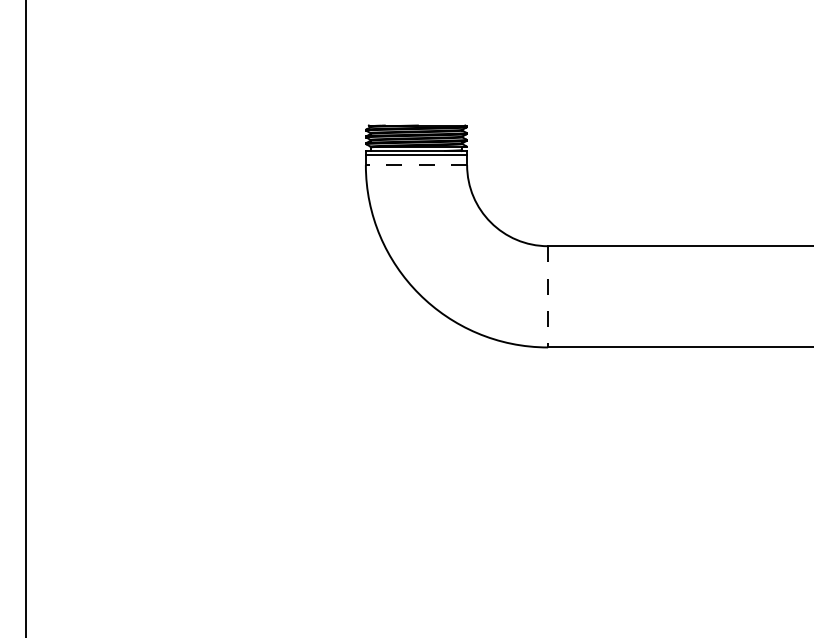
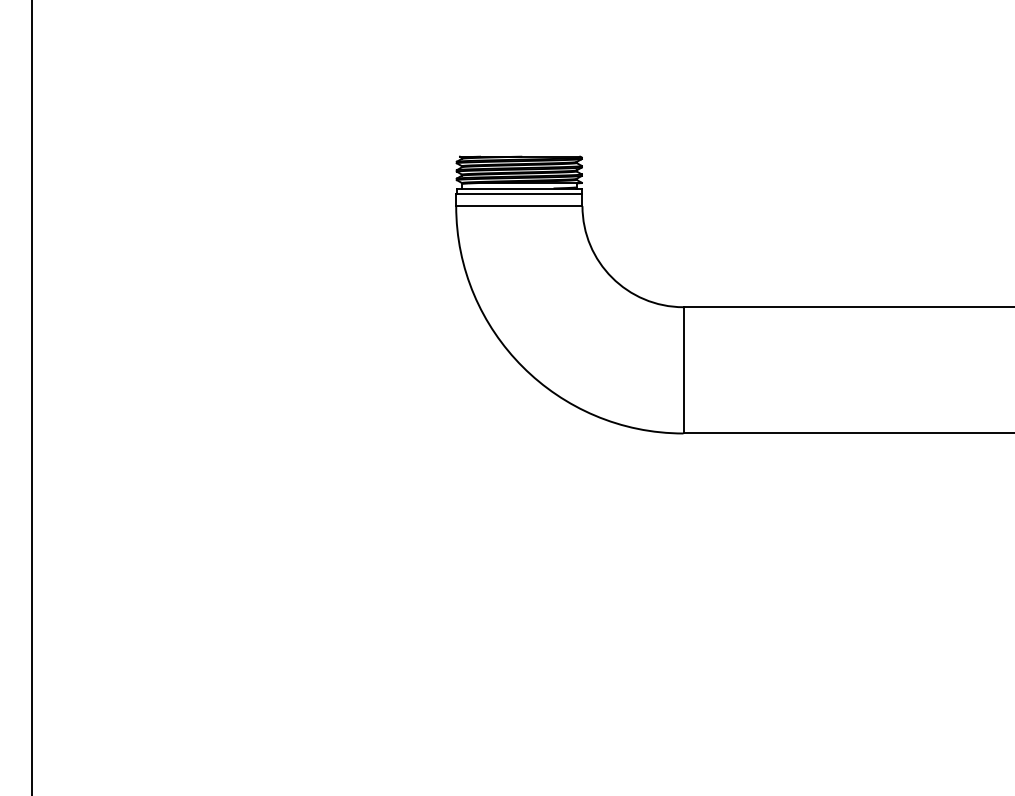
line: (415, 165) -> (518, 206), dashed -> solid
line: (548, 296) -> (683, 370), dashed -> solid

